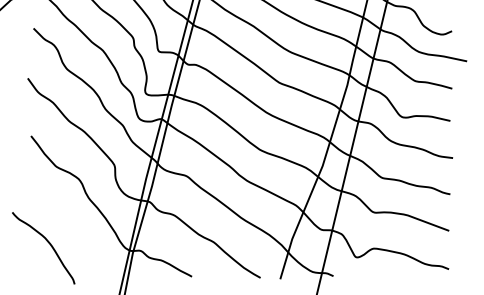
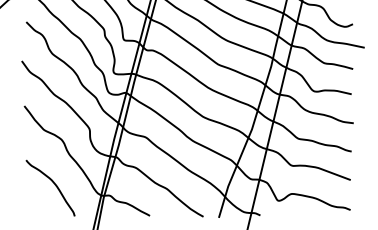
curve: (48, 243) -> (54, 184), moved

